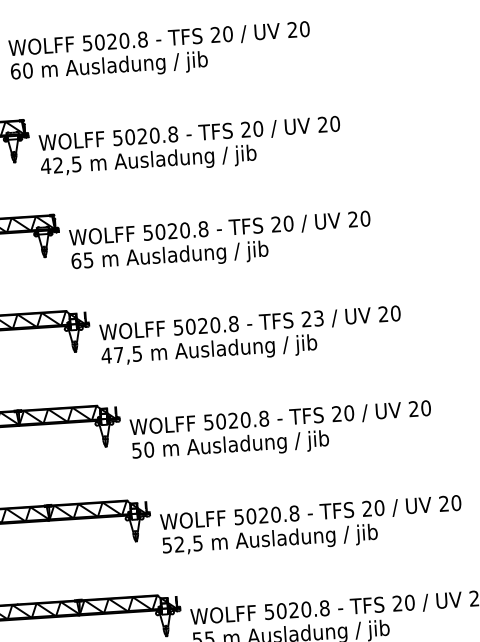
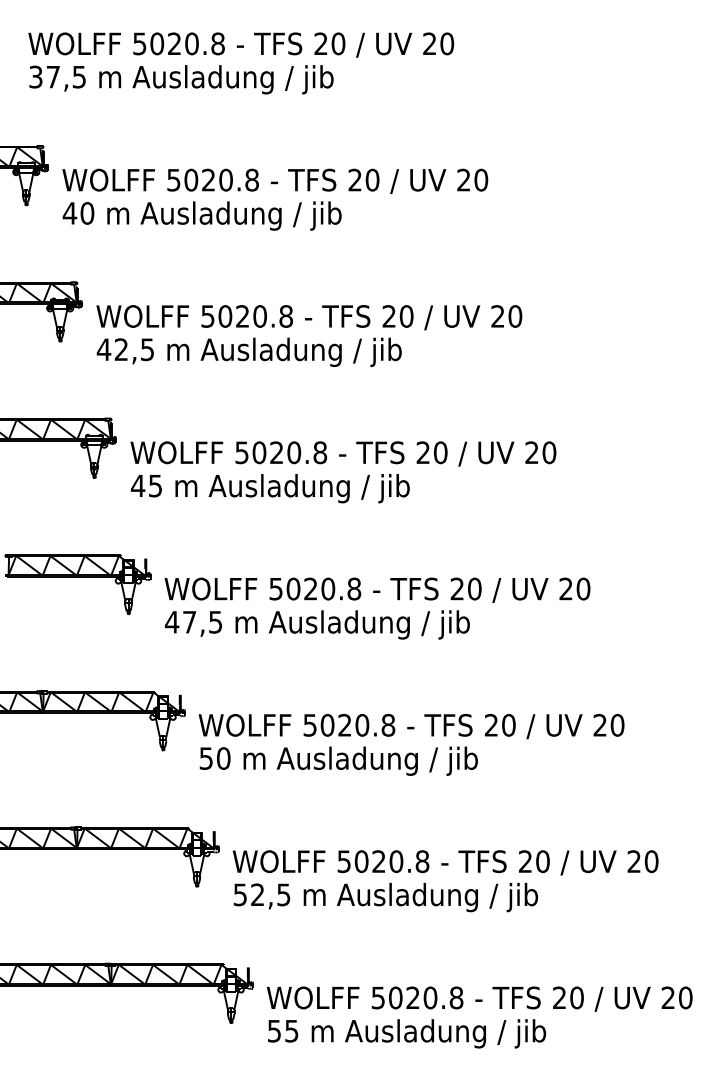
text: (15, 71) -> (69, 213), 60 -> 40
text: (75, 260) -> (137, 485), 65 -> 45
text: (318, 318) -> (474, 588), 23 -> 20

